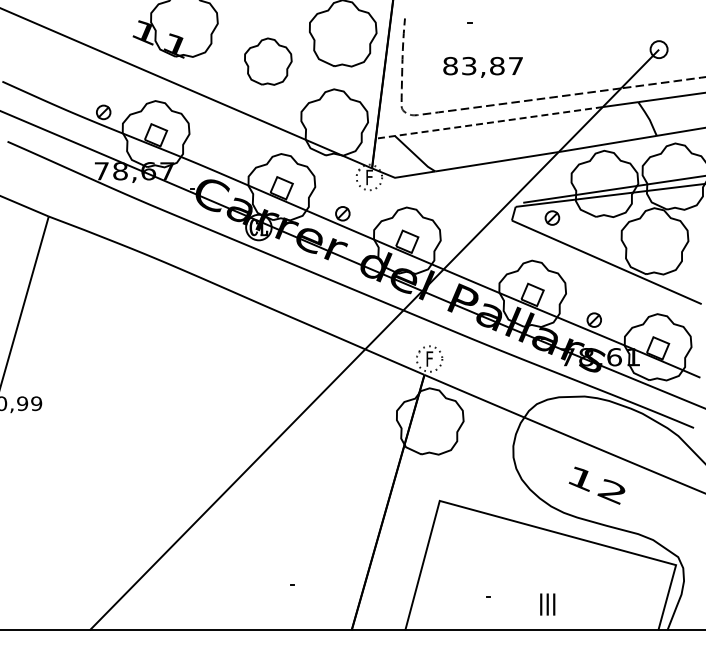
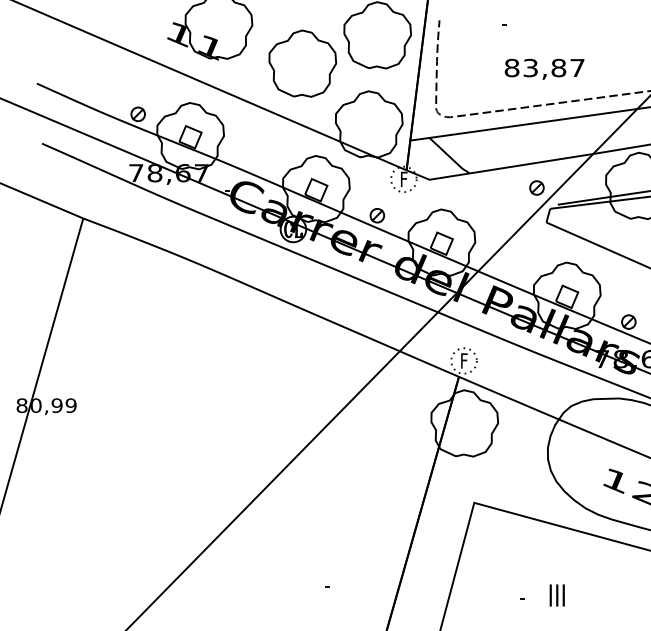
part: (268, 61) -> (303, 63), size x1.43
text: (482, 66) -> (544, 68), moved
line: (489, 122) -> (524, 124), dashed -> solid
part: (552, 217) -> (537, 187), moved
text: (547, 604) -> (557, 595), moved

